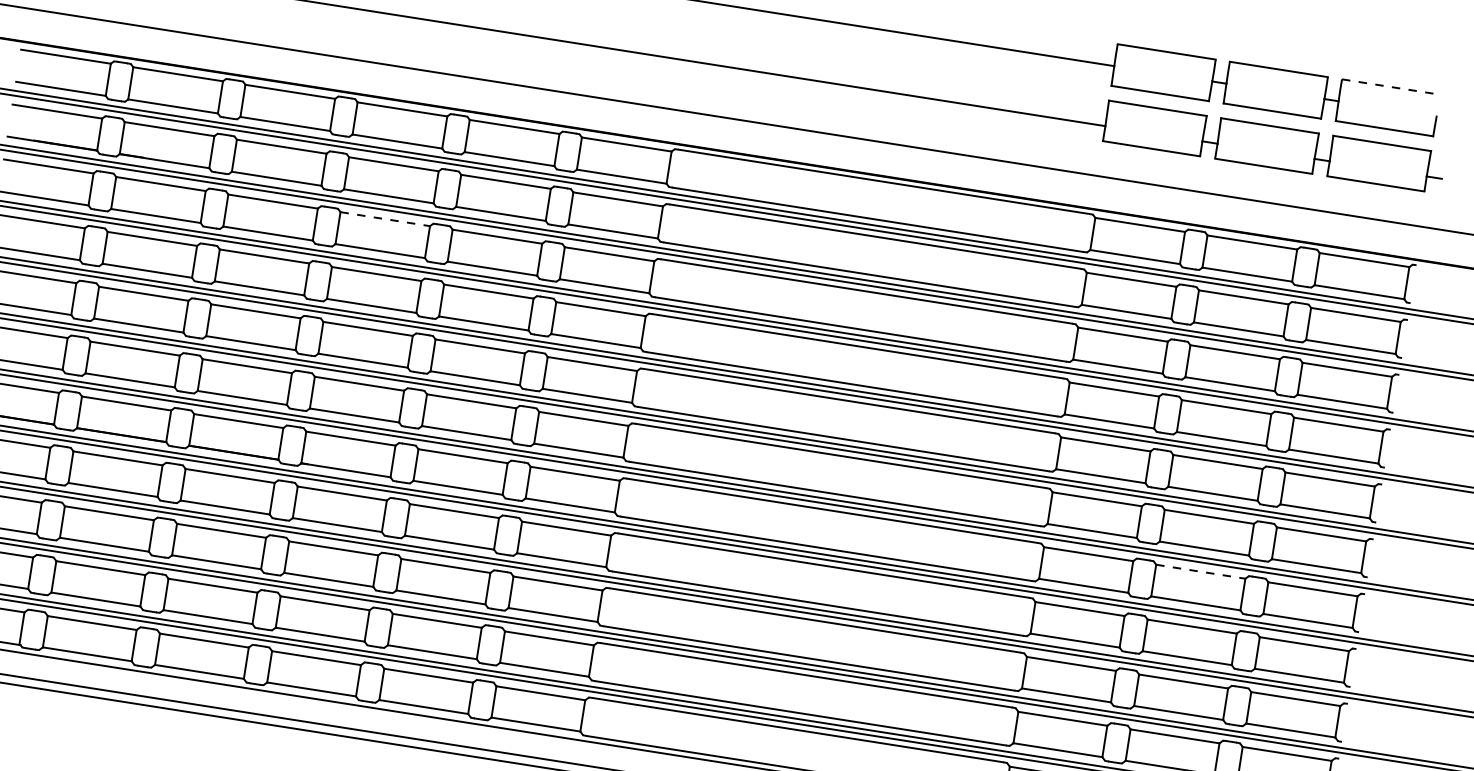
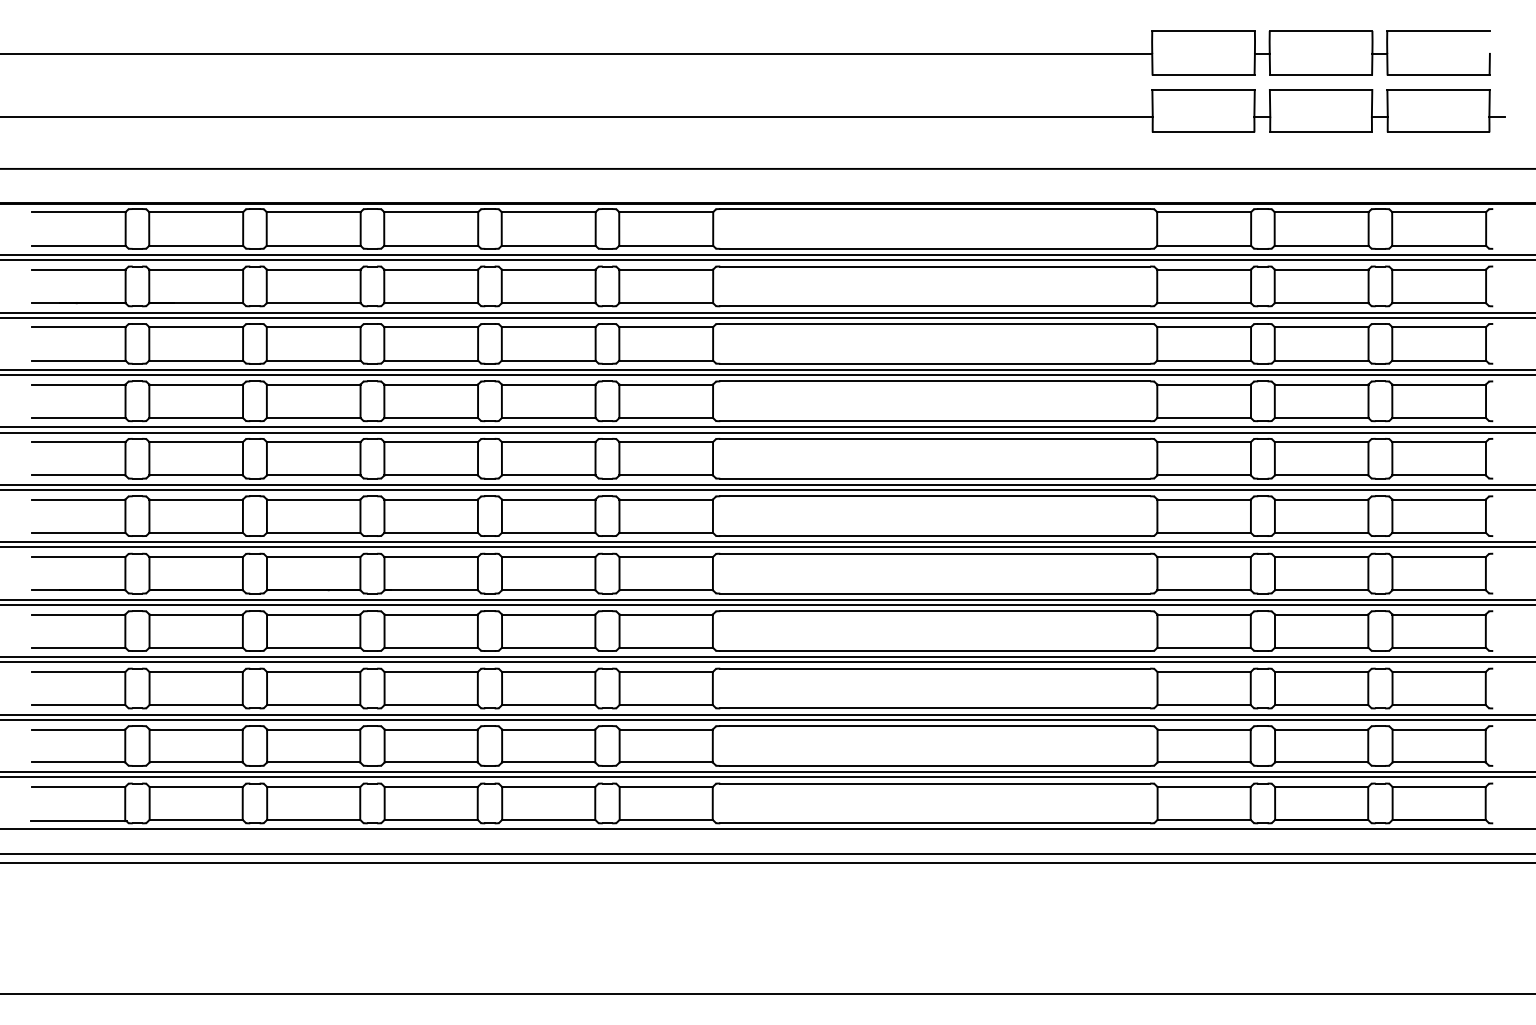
line: (1391, 86) -> (1439, 30), dashed -> solid
line: (385, 219) -> (431, 327), dashed -> solid
line: (1200, 572) -> (1321, 557), dashed -> solid

